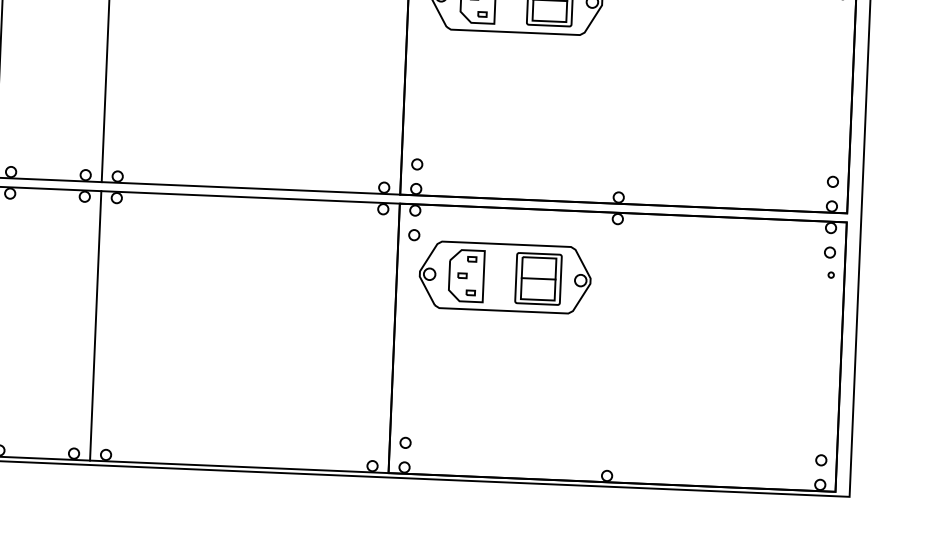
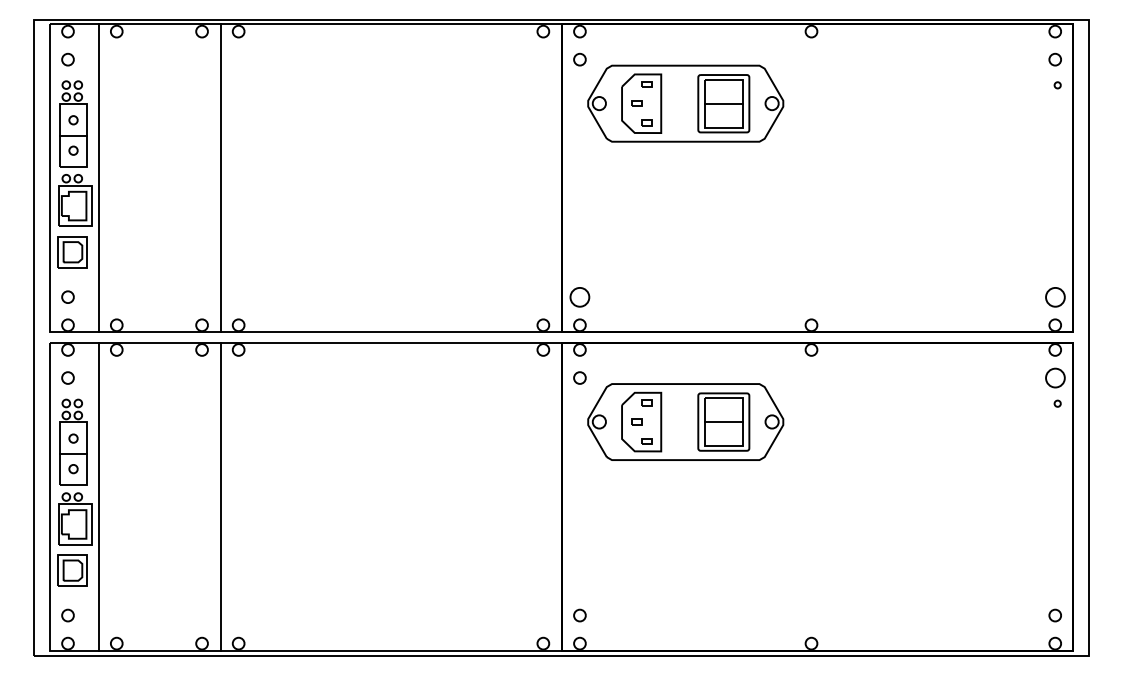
circle: (416, 163) -> (579, 296), size x1.6
circle: (832, 181) -> (1054, 296), size x1.6
circle: (829, 252) -> (1054, 377), size x1.6

